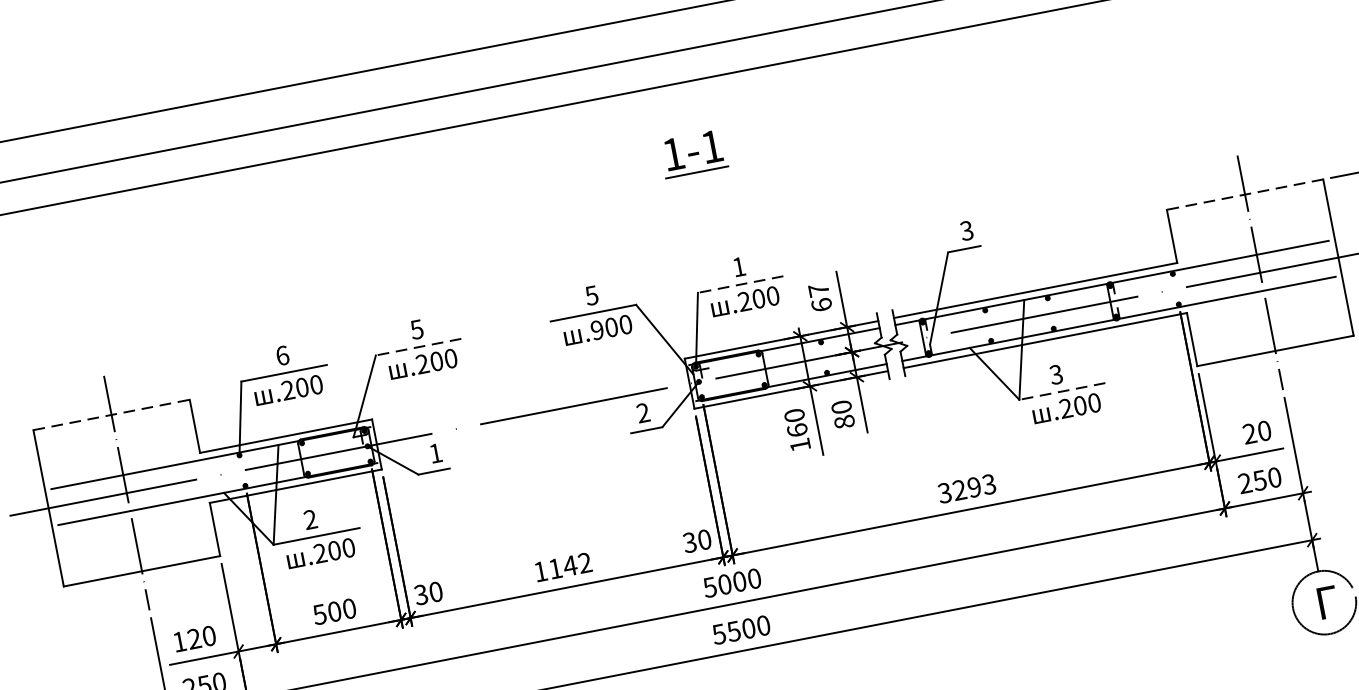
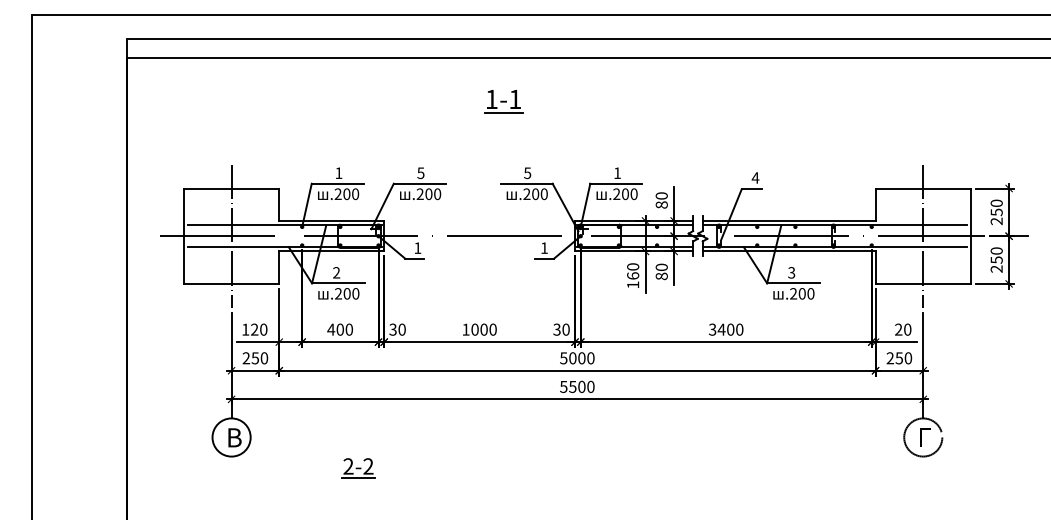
part: (693, 153) -> (503, 101), moved
line: (1245, 194) -> (923, 188), dashed -> solid
text: (966, 230) -> (755, 177), 3 -> 4
line: (739, 284) -> (615, 183), dashed -> solid
text: (819, 297) -> (661, 200), 67 -> 80
text: (596, 330) -> (526, 194), .900 -> .200
line: (417, 346) -> (419, 183), dashed -> solid
text: (281, 356) -> (338, 173), 6 -> 1
line: (1061, 391) -> (792, 283), dashed -> solid
text: (643, 411) -> (544, 247), 2 -> 1
line: (111, 414) -> (231, 188), dashed -> solid
text: (974, 487) -> (730, 329), 3293 -> 3400
text: (569, 565) -> (483, 329), 1142 -> 1000
text: (320, 614) -> (331, 329), 500 -> 400

